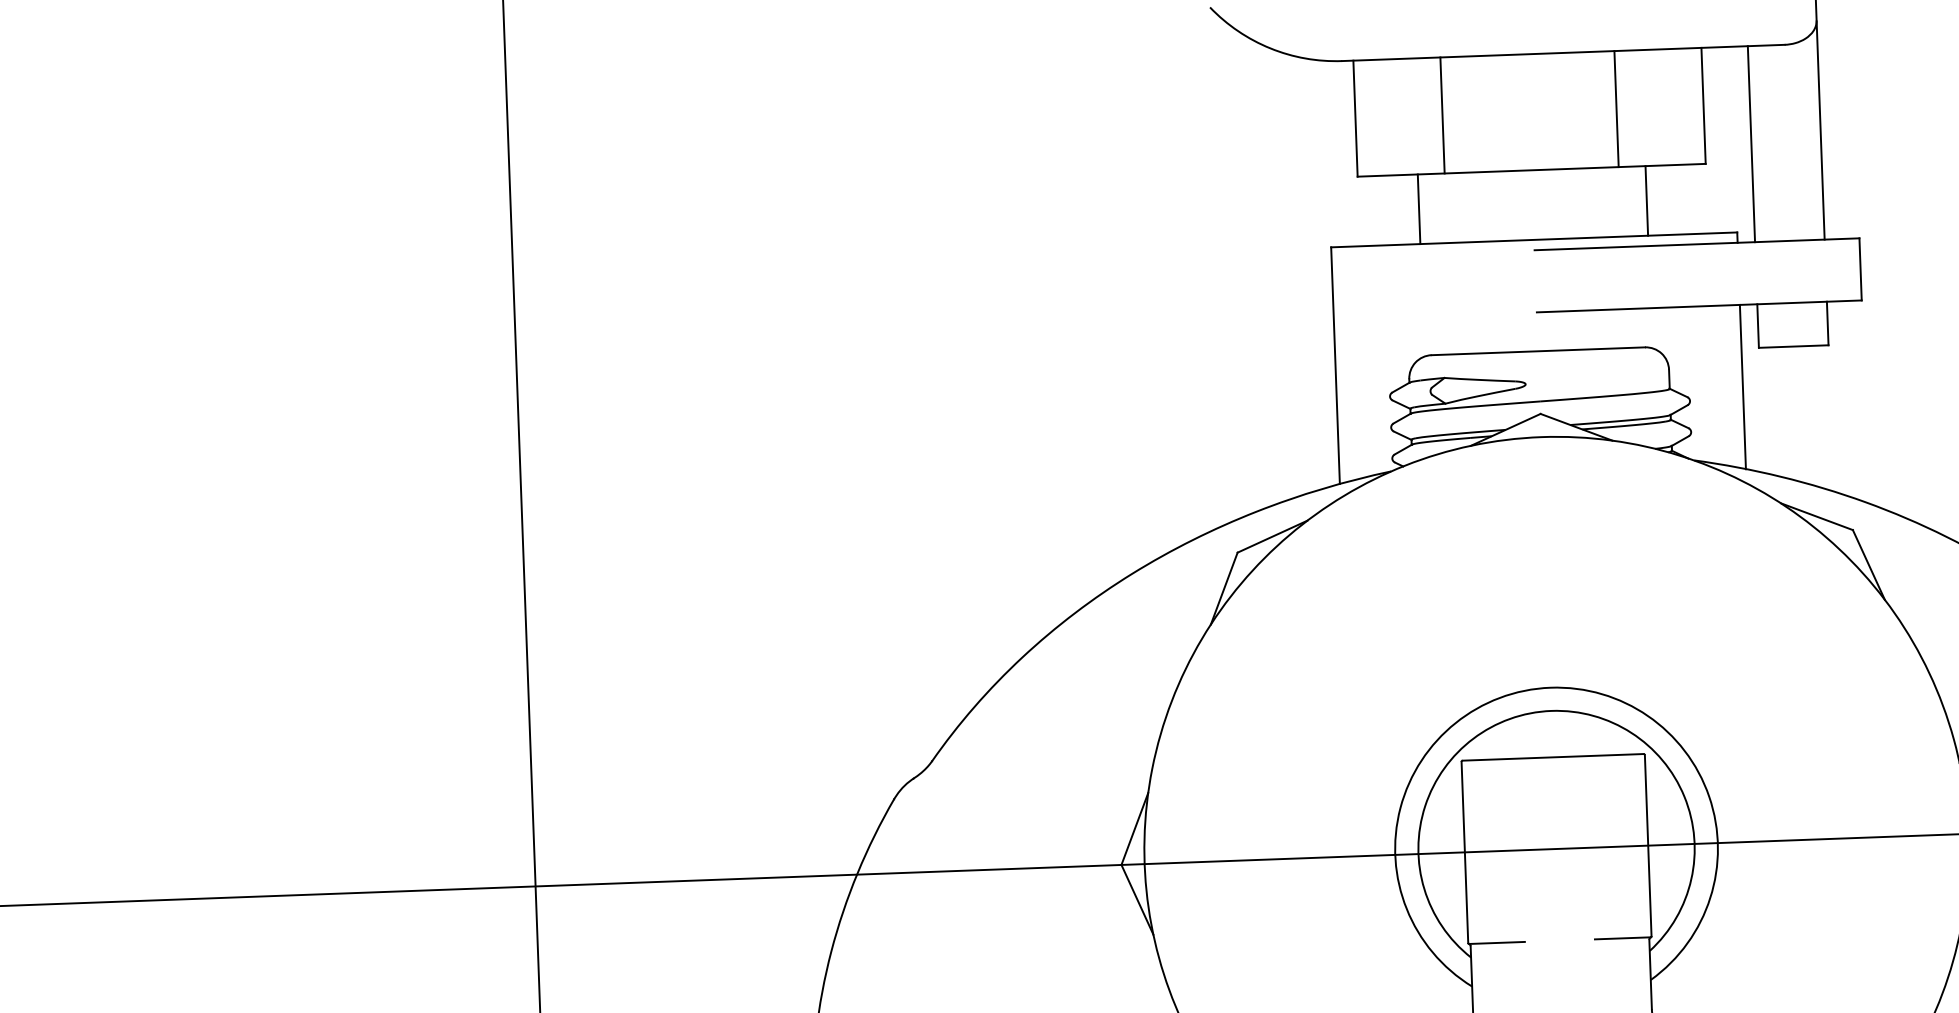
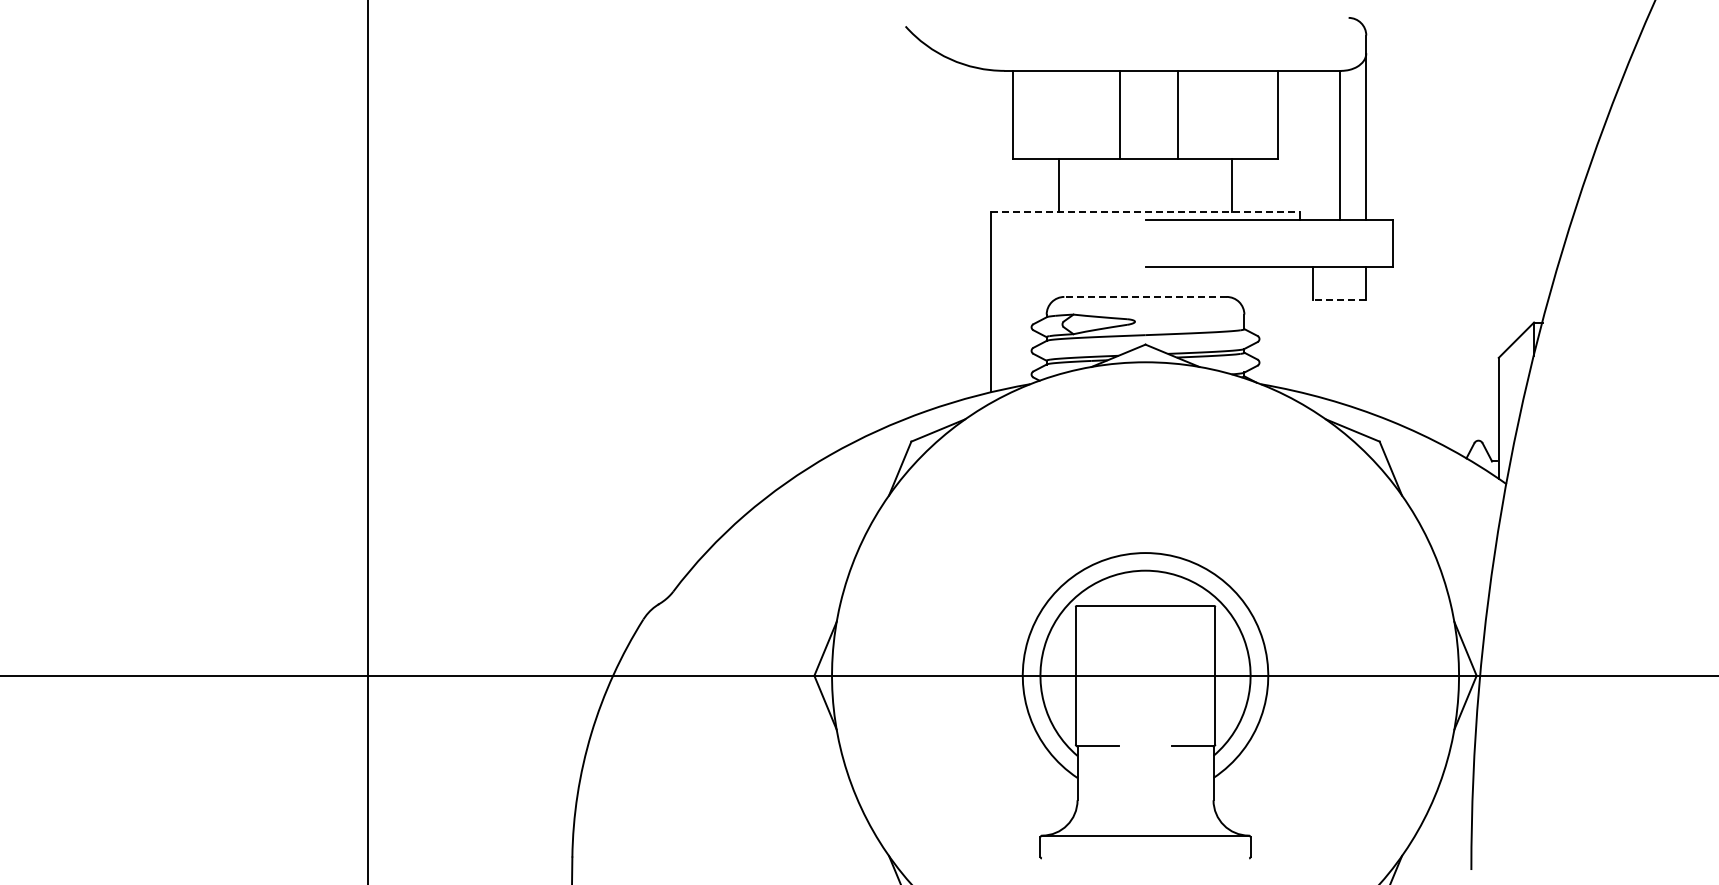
line: (1616, 108) -> (1177, 114), moved
line: (1442, 114) -> (1120, 114), moved
line: (1751, 144) -> (1340, 145), moved
line: (1534, 240) -> (1145, 212), solid -> dashed
line: (1793, 346) -> (1339, 300), solid -> dashed
line: (1538, 350) -> (1145, 296), solid -> dashed
line: (1743, 386) -> (1300, 329), removed

